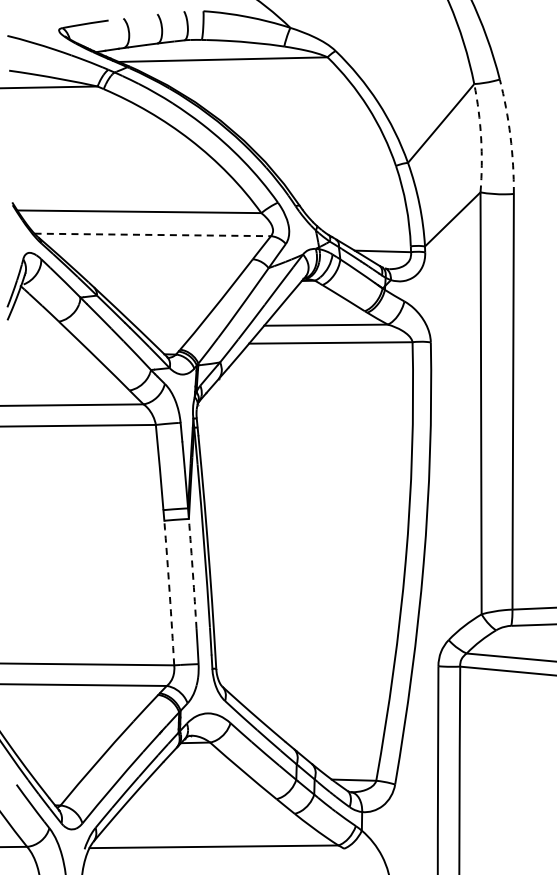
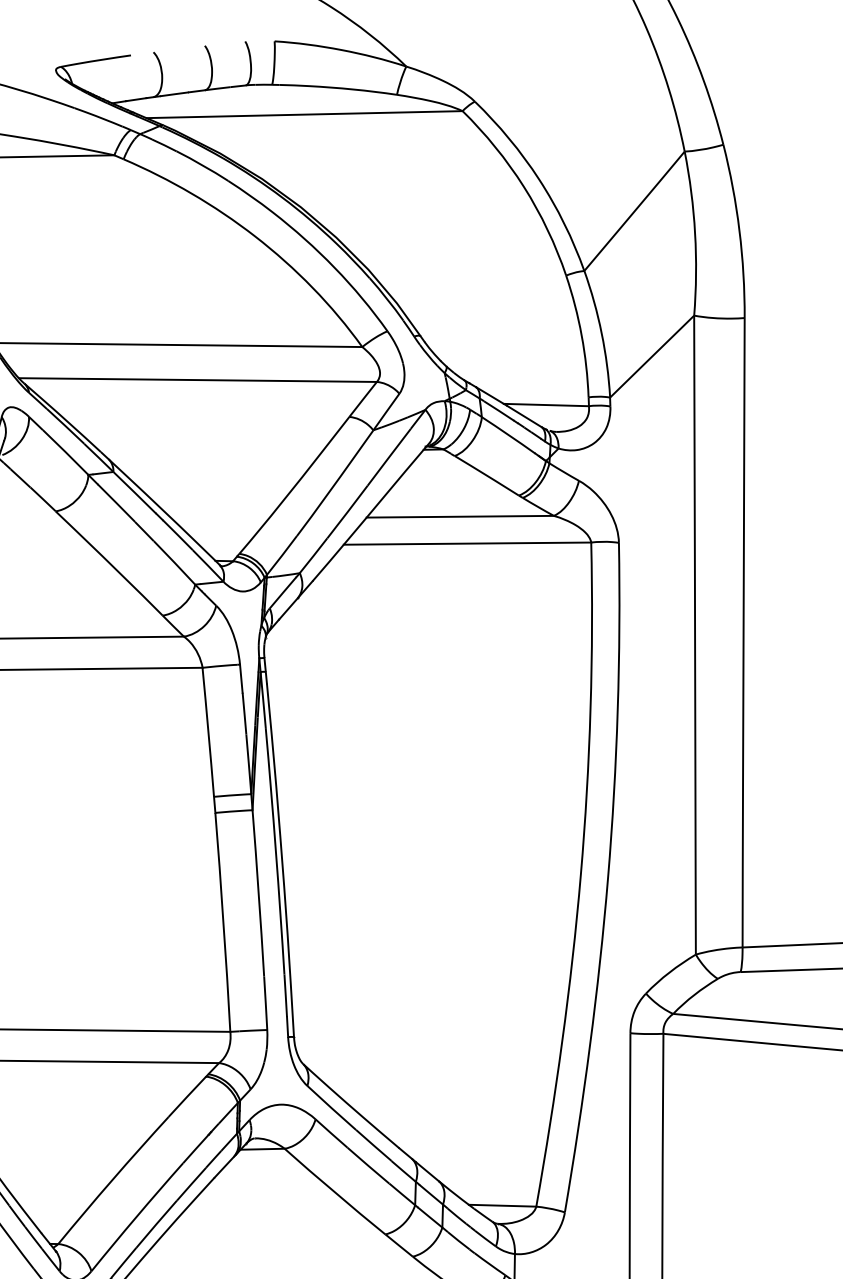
arc: (510, 136) -> (739, 231), dashed -> solid
arc: (481, 138) -> (695, 234), dashed -> solid
line: (153, 234) -> (198, 379), dashed -> solid
arc: (192, 573) -> (258, 892), dashed -> solid
arc: (169, 593) -> (223, 923), dashed -> solid

